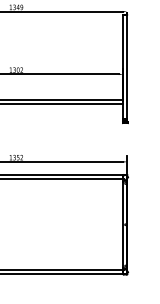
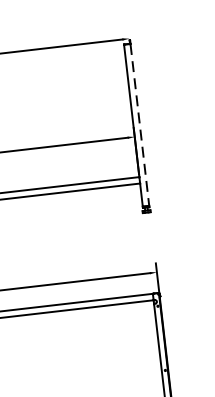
line: (127, 67) -> (140, 125), solid -> dashed

